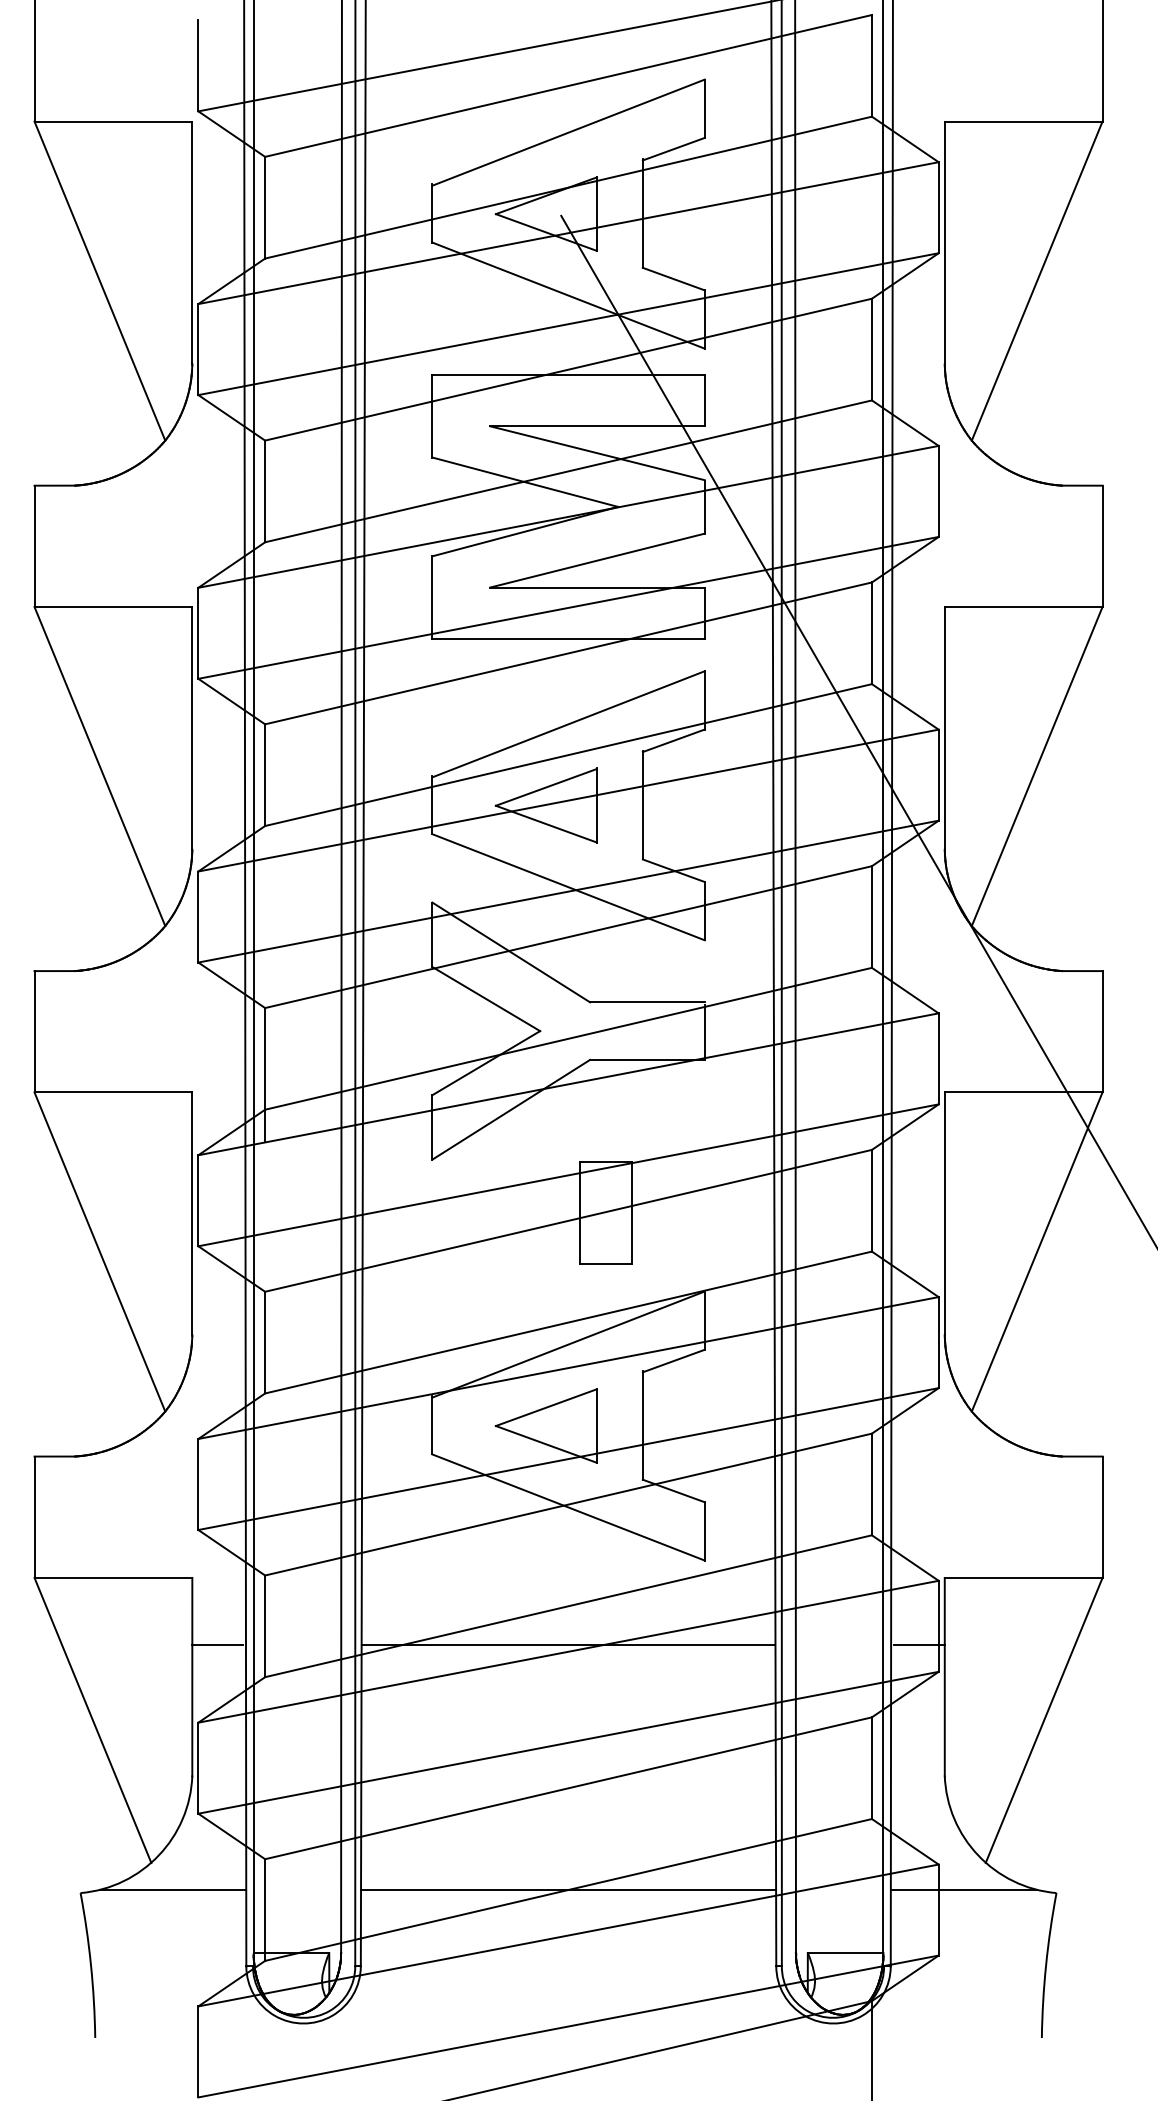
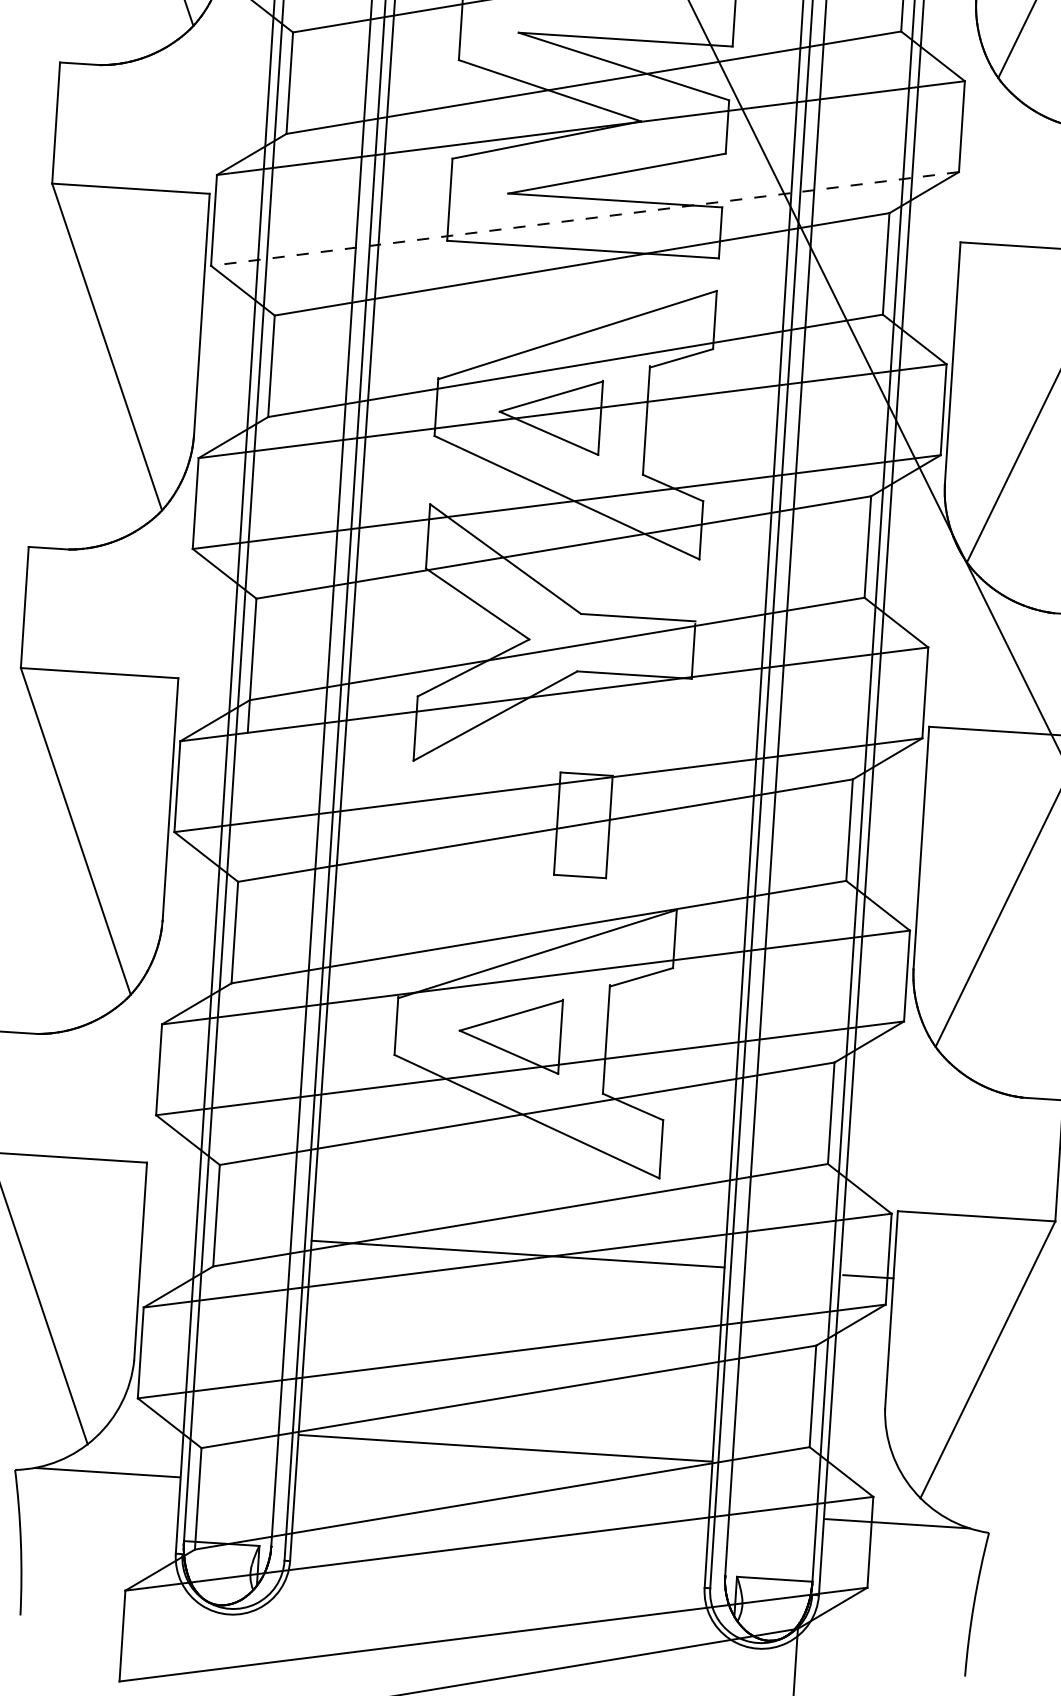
line: (568, 607) -> (585, 218), solid -> dashed
line: (217, 1645) -> (167, 1231), removed
line: (568, 1889) -> (505, 1447), moved

